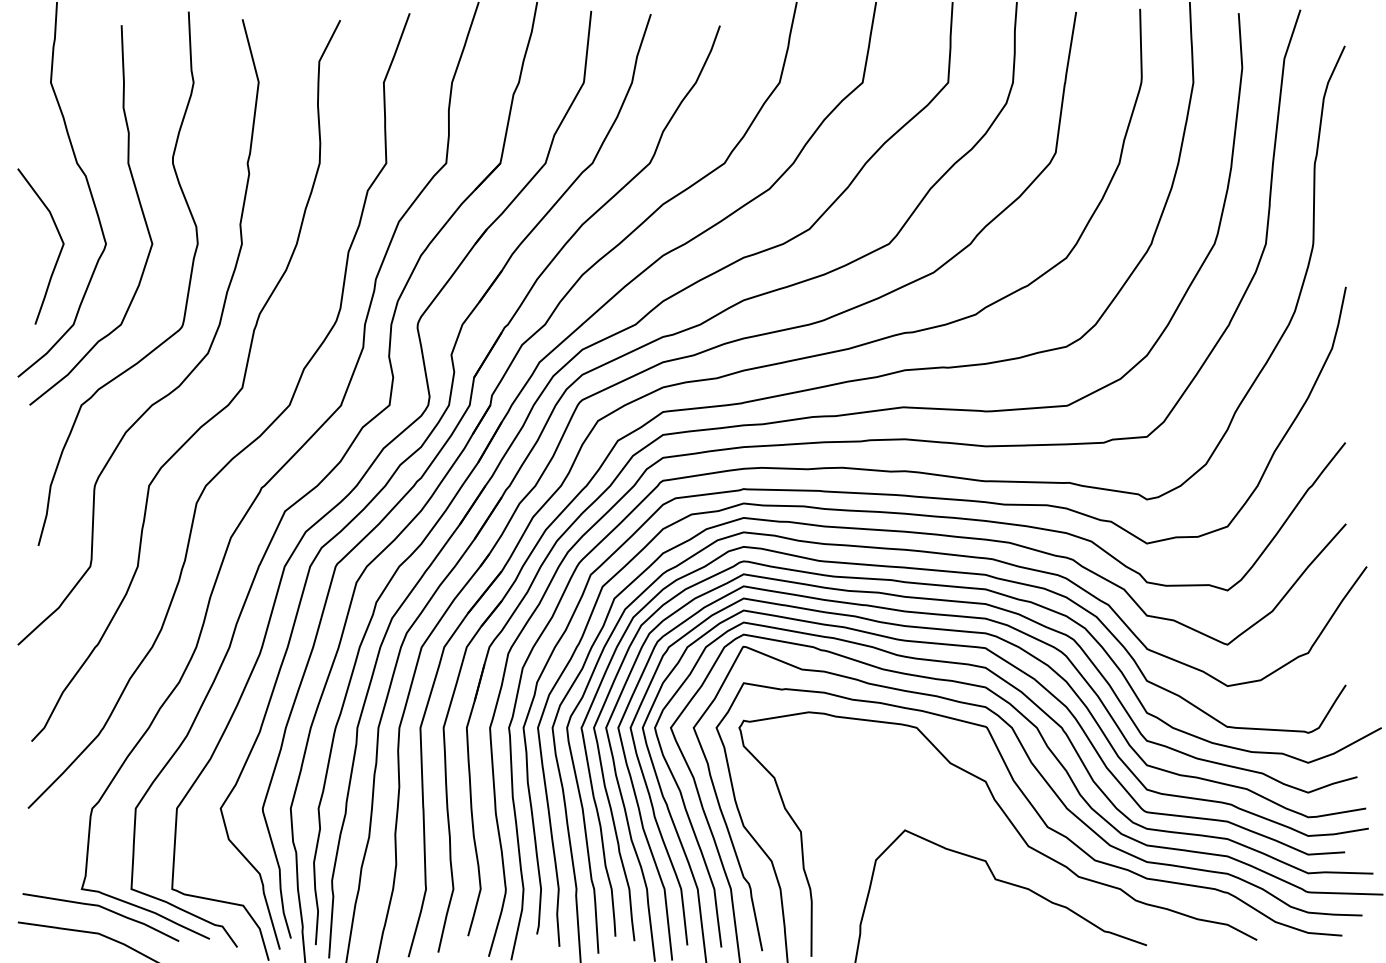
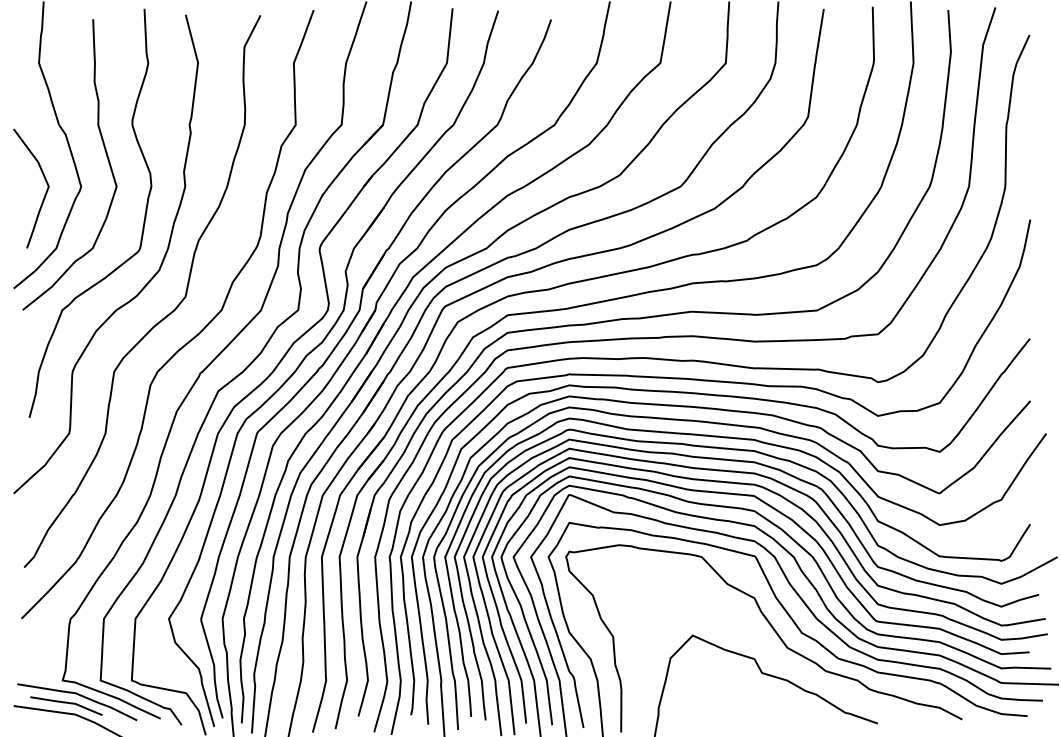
line: (86, 919) -> (66, 703), added

